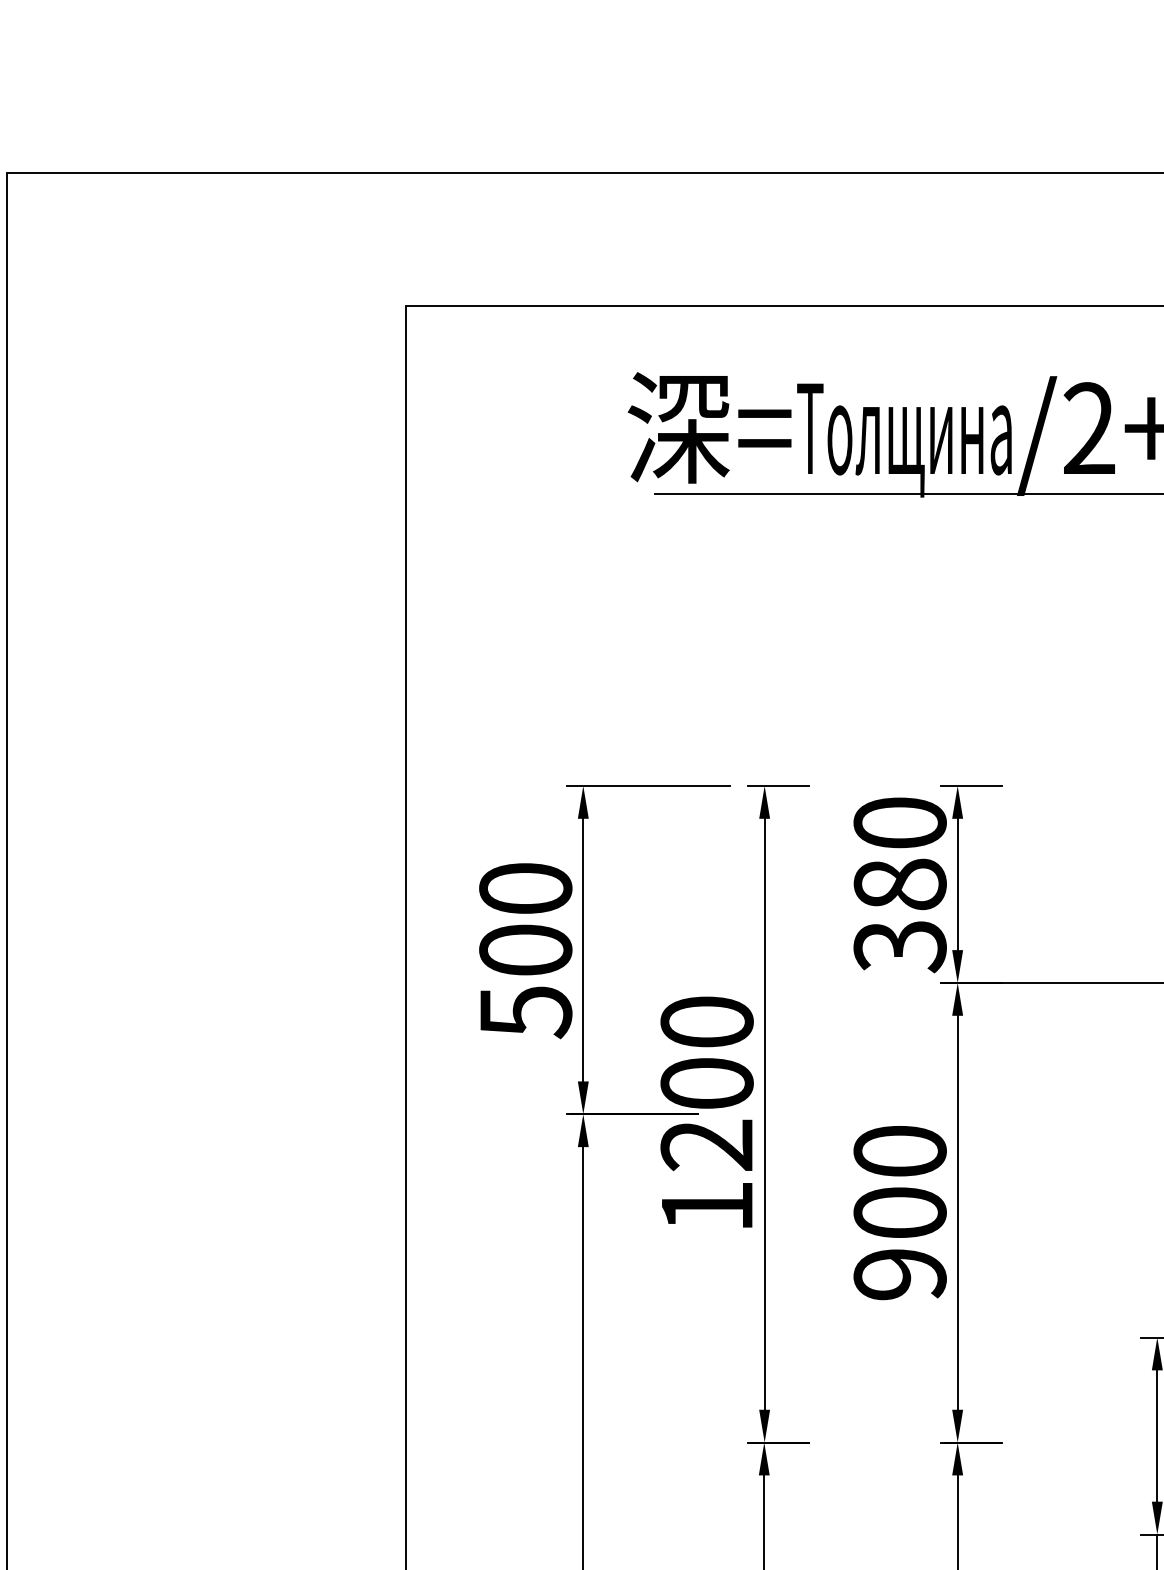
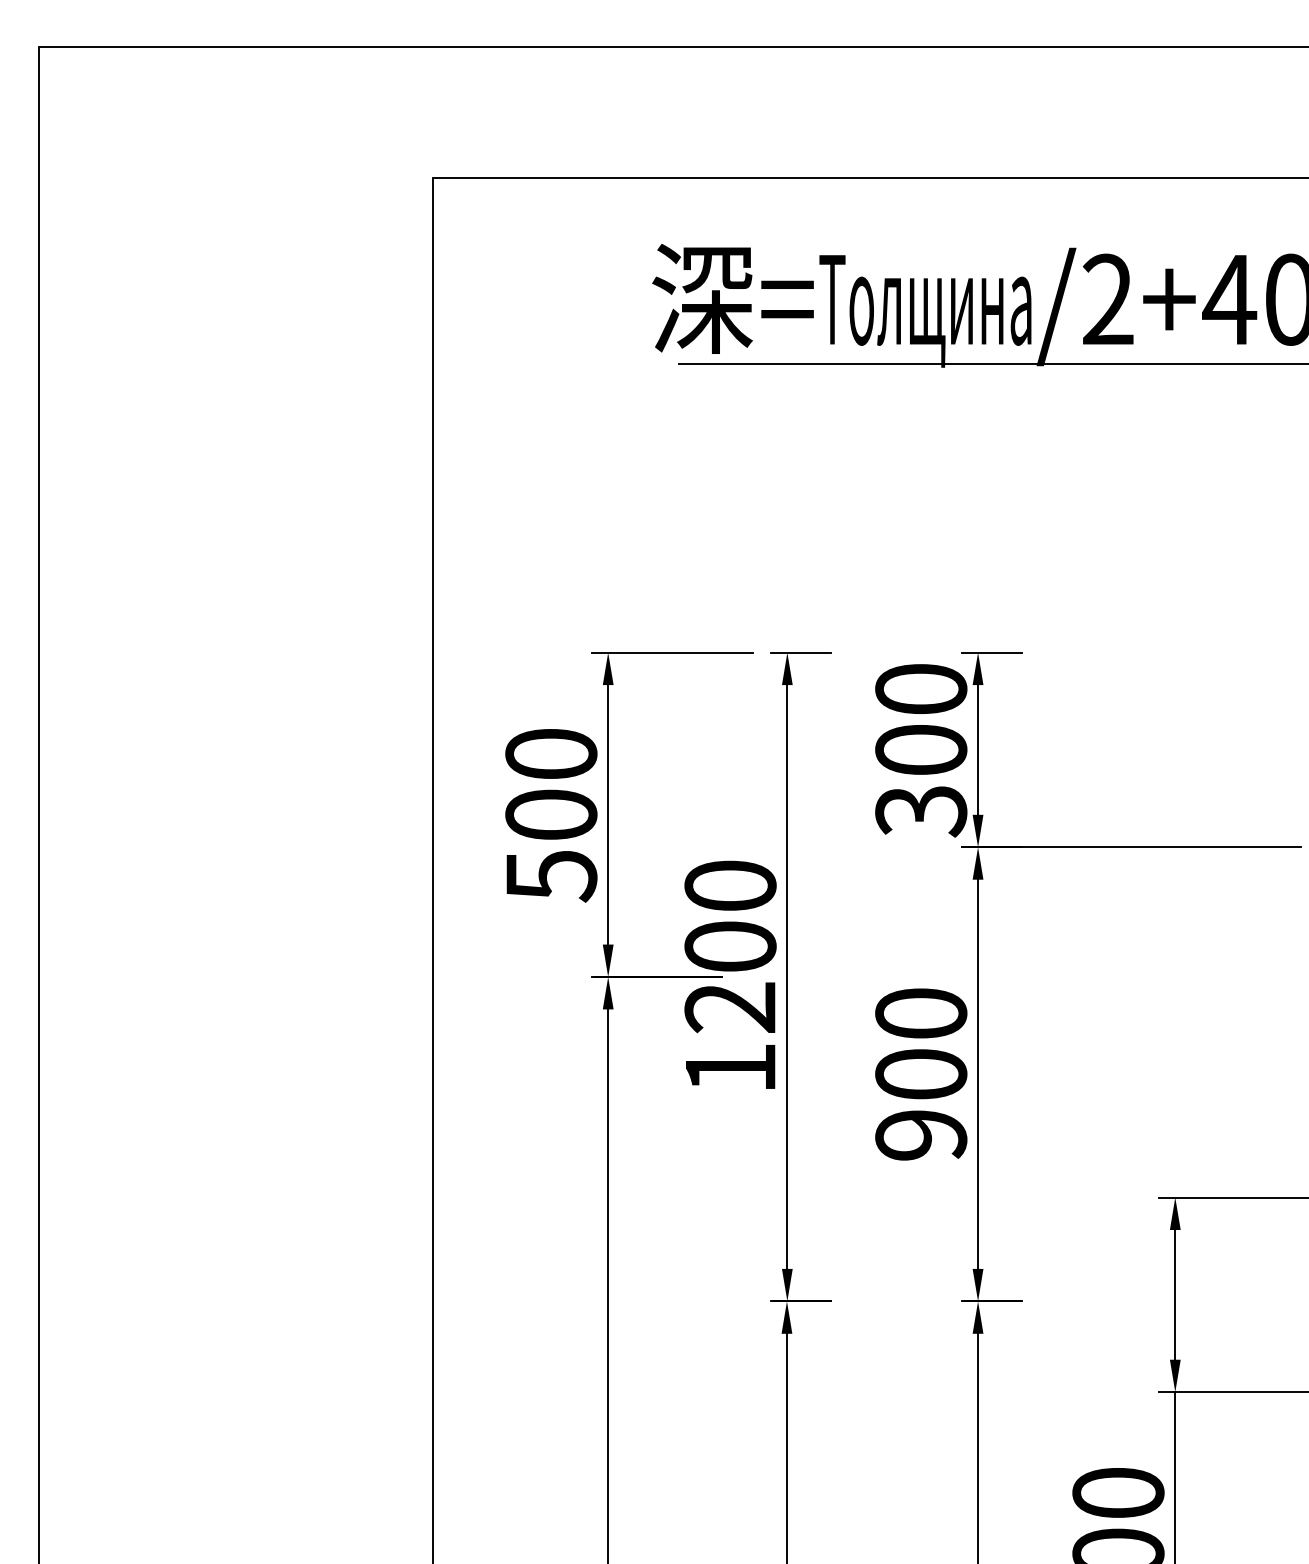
text: (900, 884) -> (921, 749), 380 -> 300

